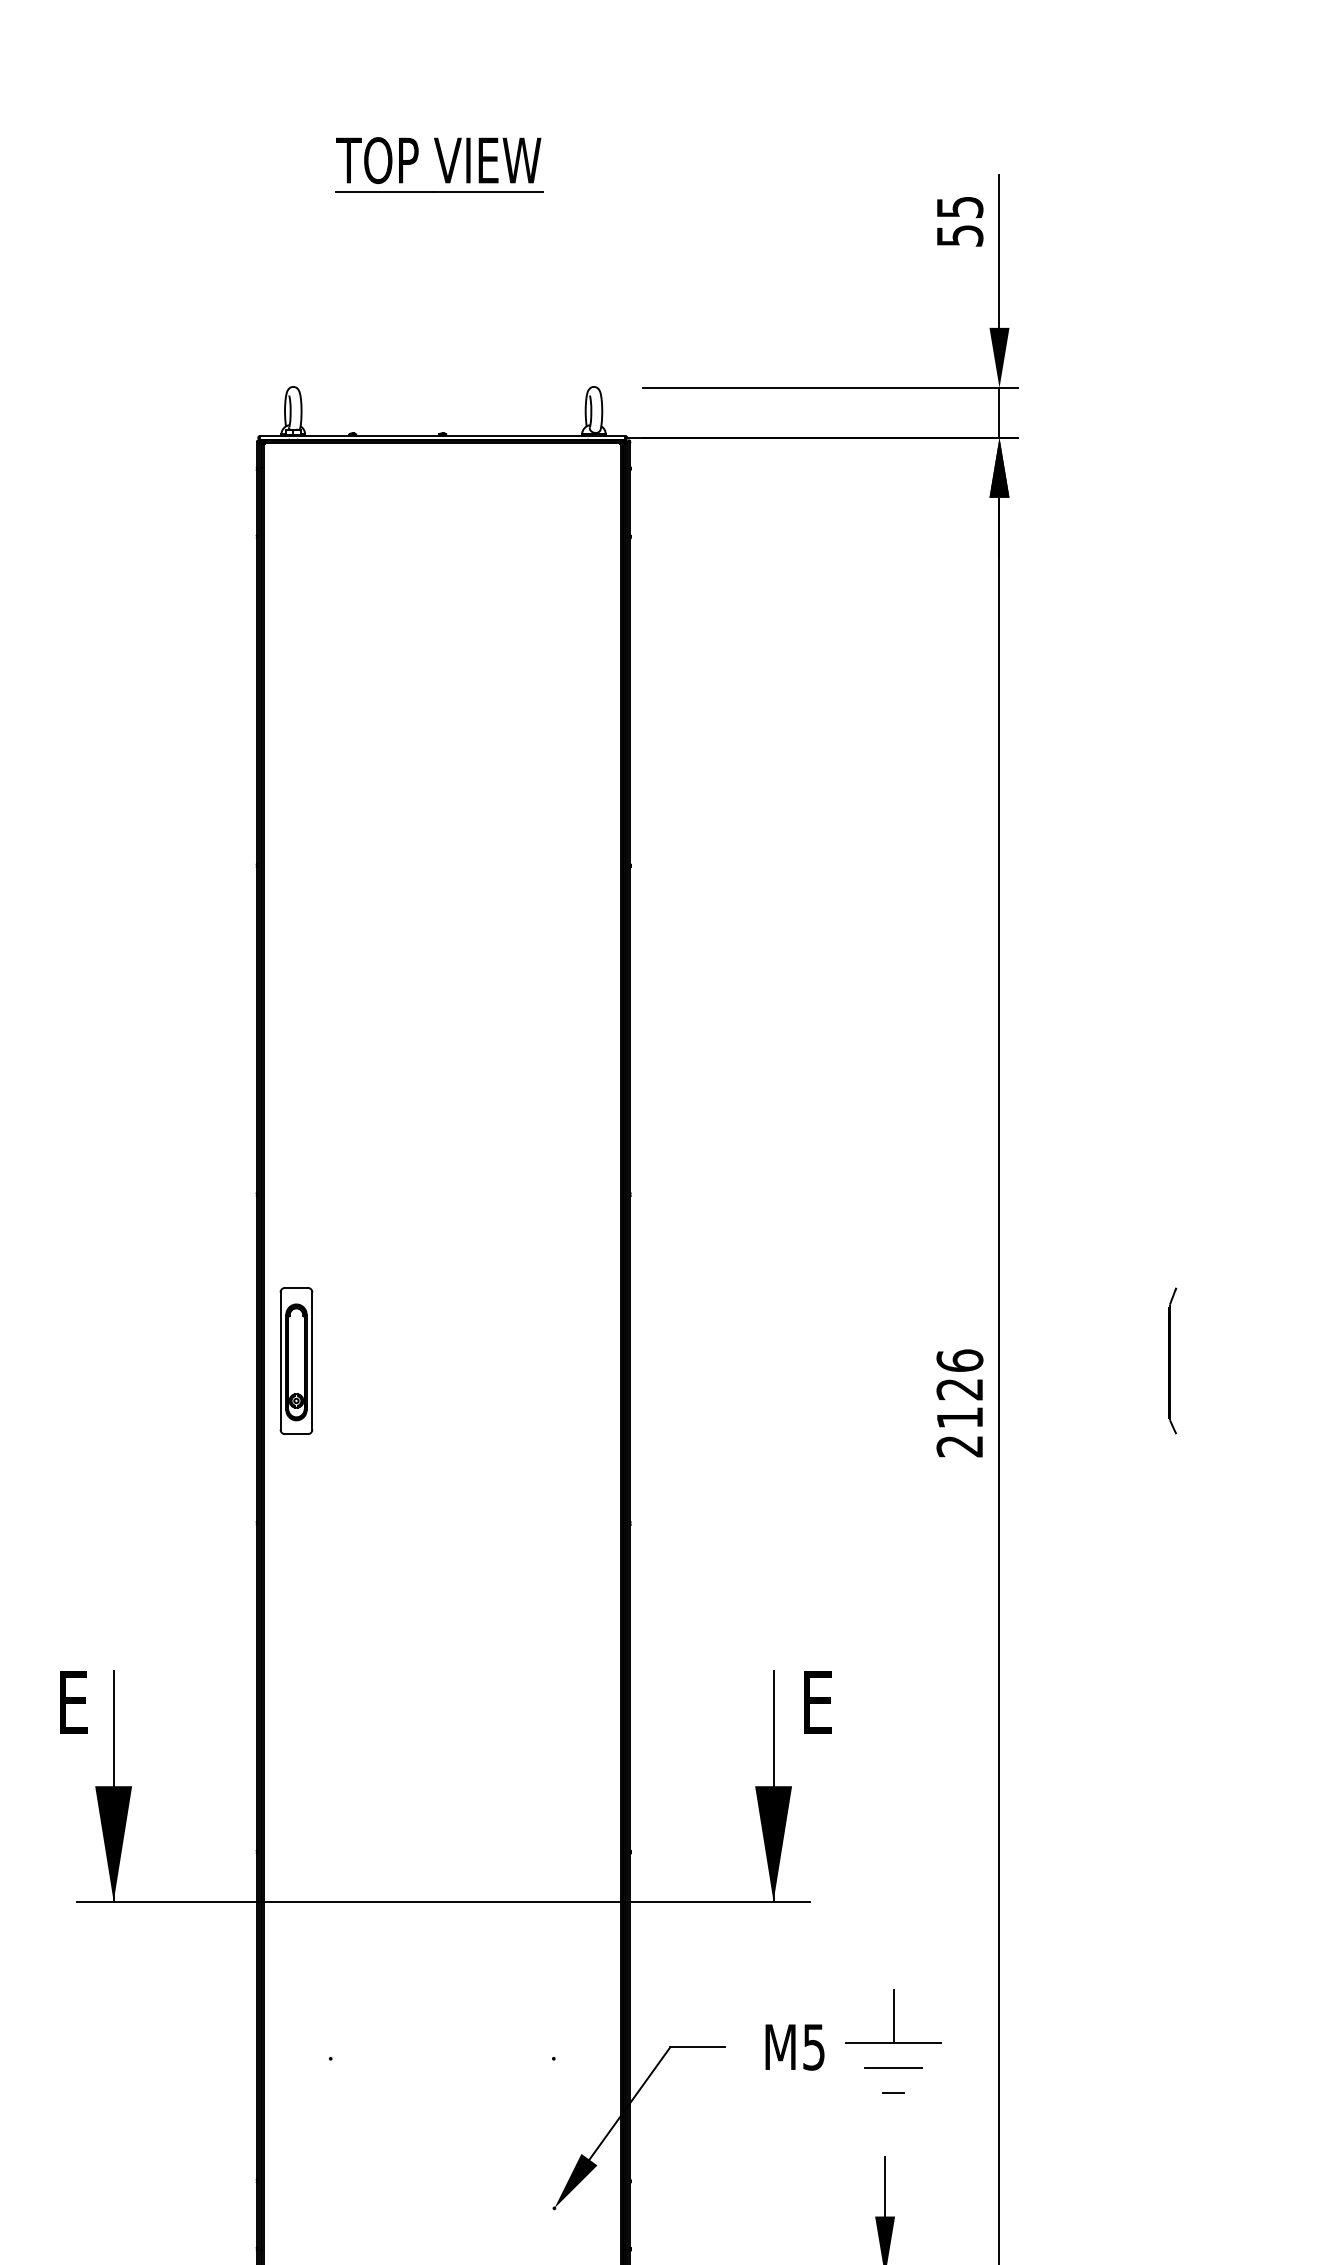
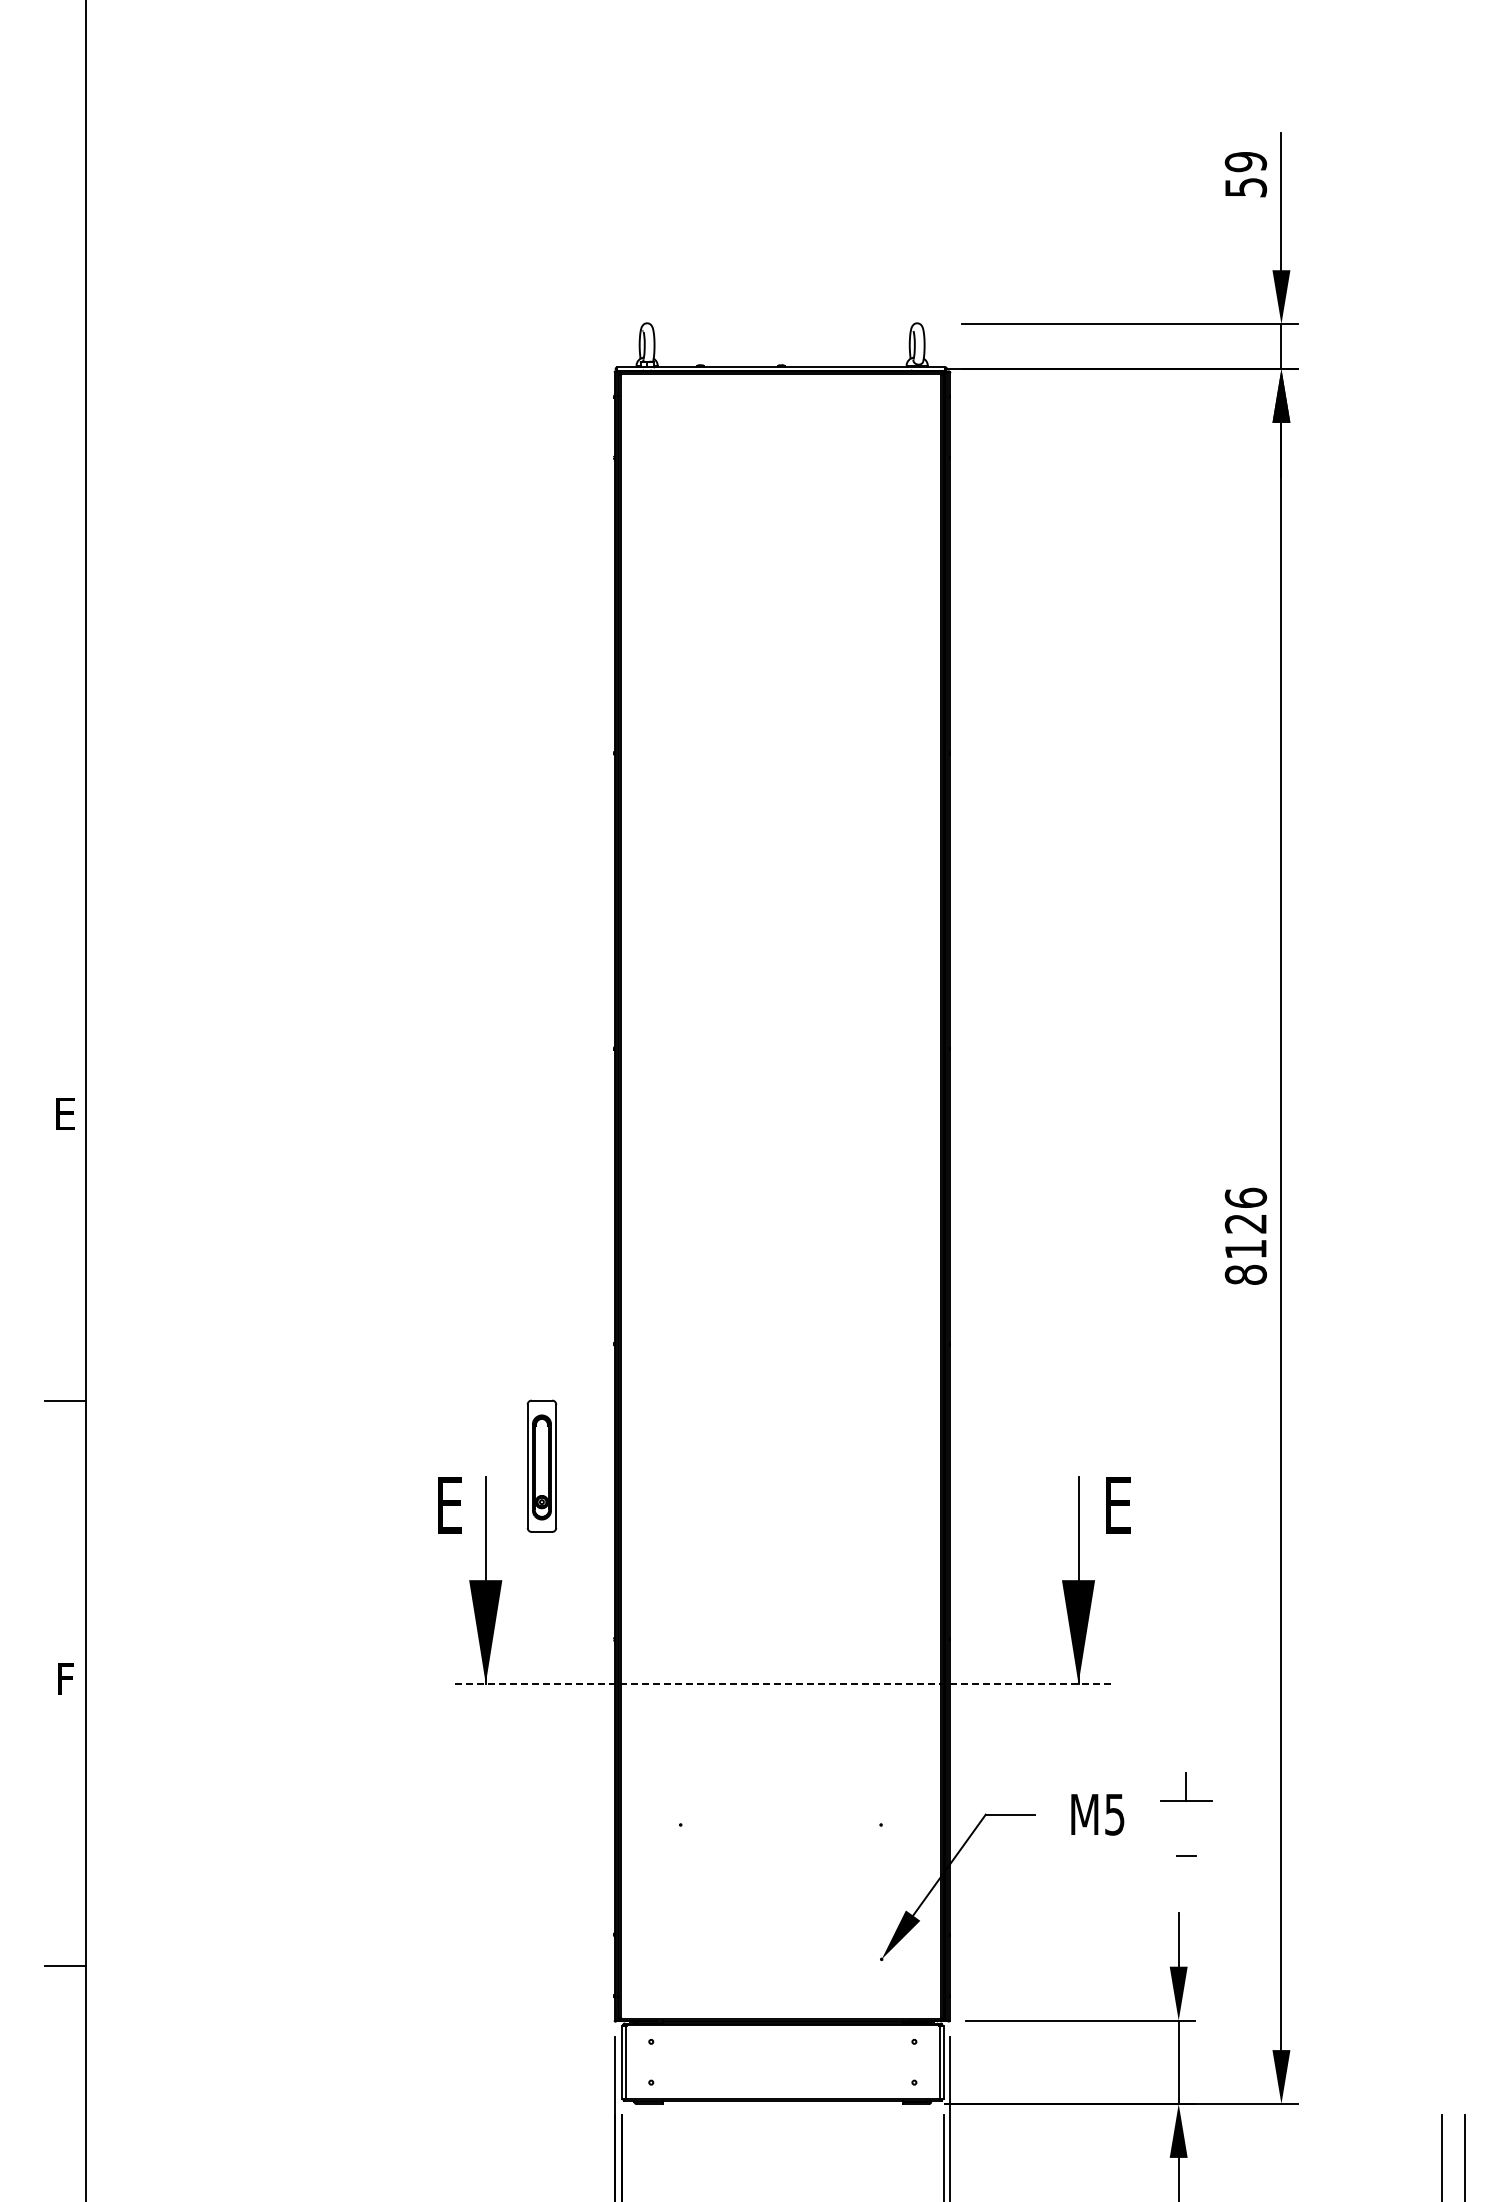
part: (439, 164) -> (778, 123), removed
text: (959, 207) -> (1245, 162), 55 -> 59
part: (295, 1360) -> (541, 1465), moved
part: (1172, 1360) -> (1436, 1197), removed
text: (959, 1445) -> (1245, 1274), 2126 -> 8126
line: (444, 1901) -> (782, 1683), solid -> dashed
part: (893, 2015) -> (1186, 1786), size x0.6
line: (893, 2068) -> (1186, 1833), removed

